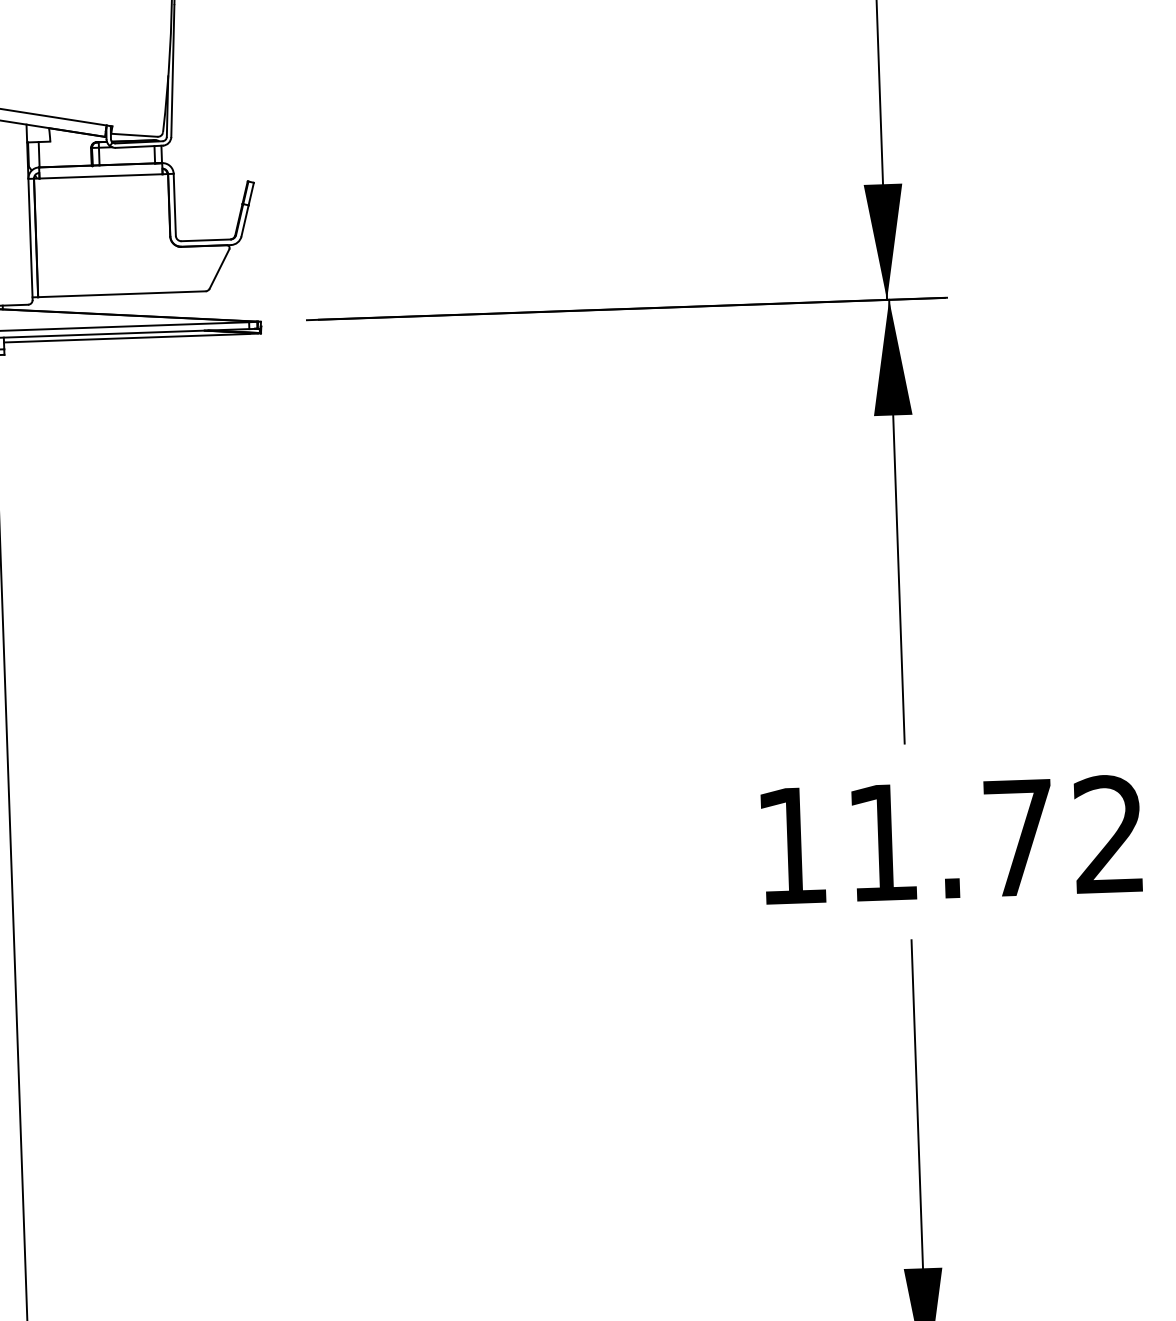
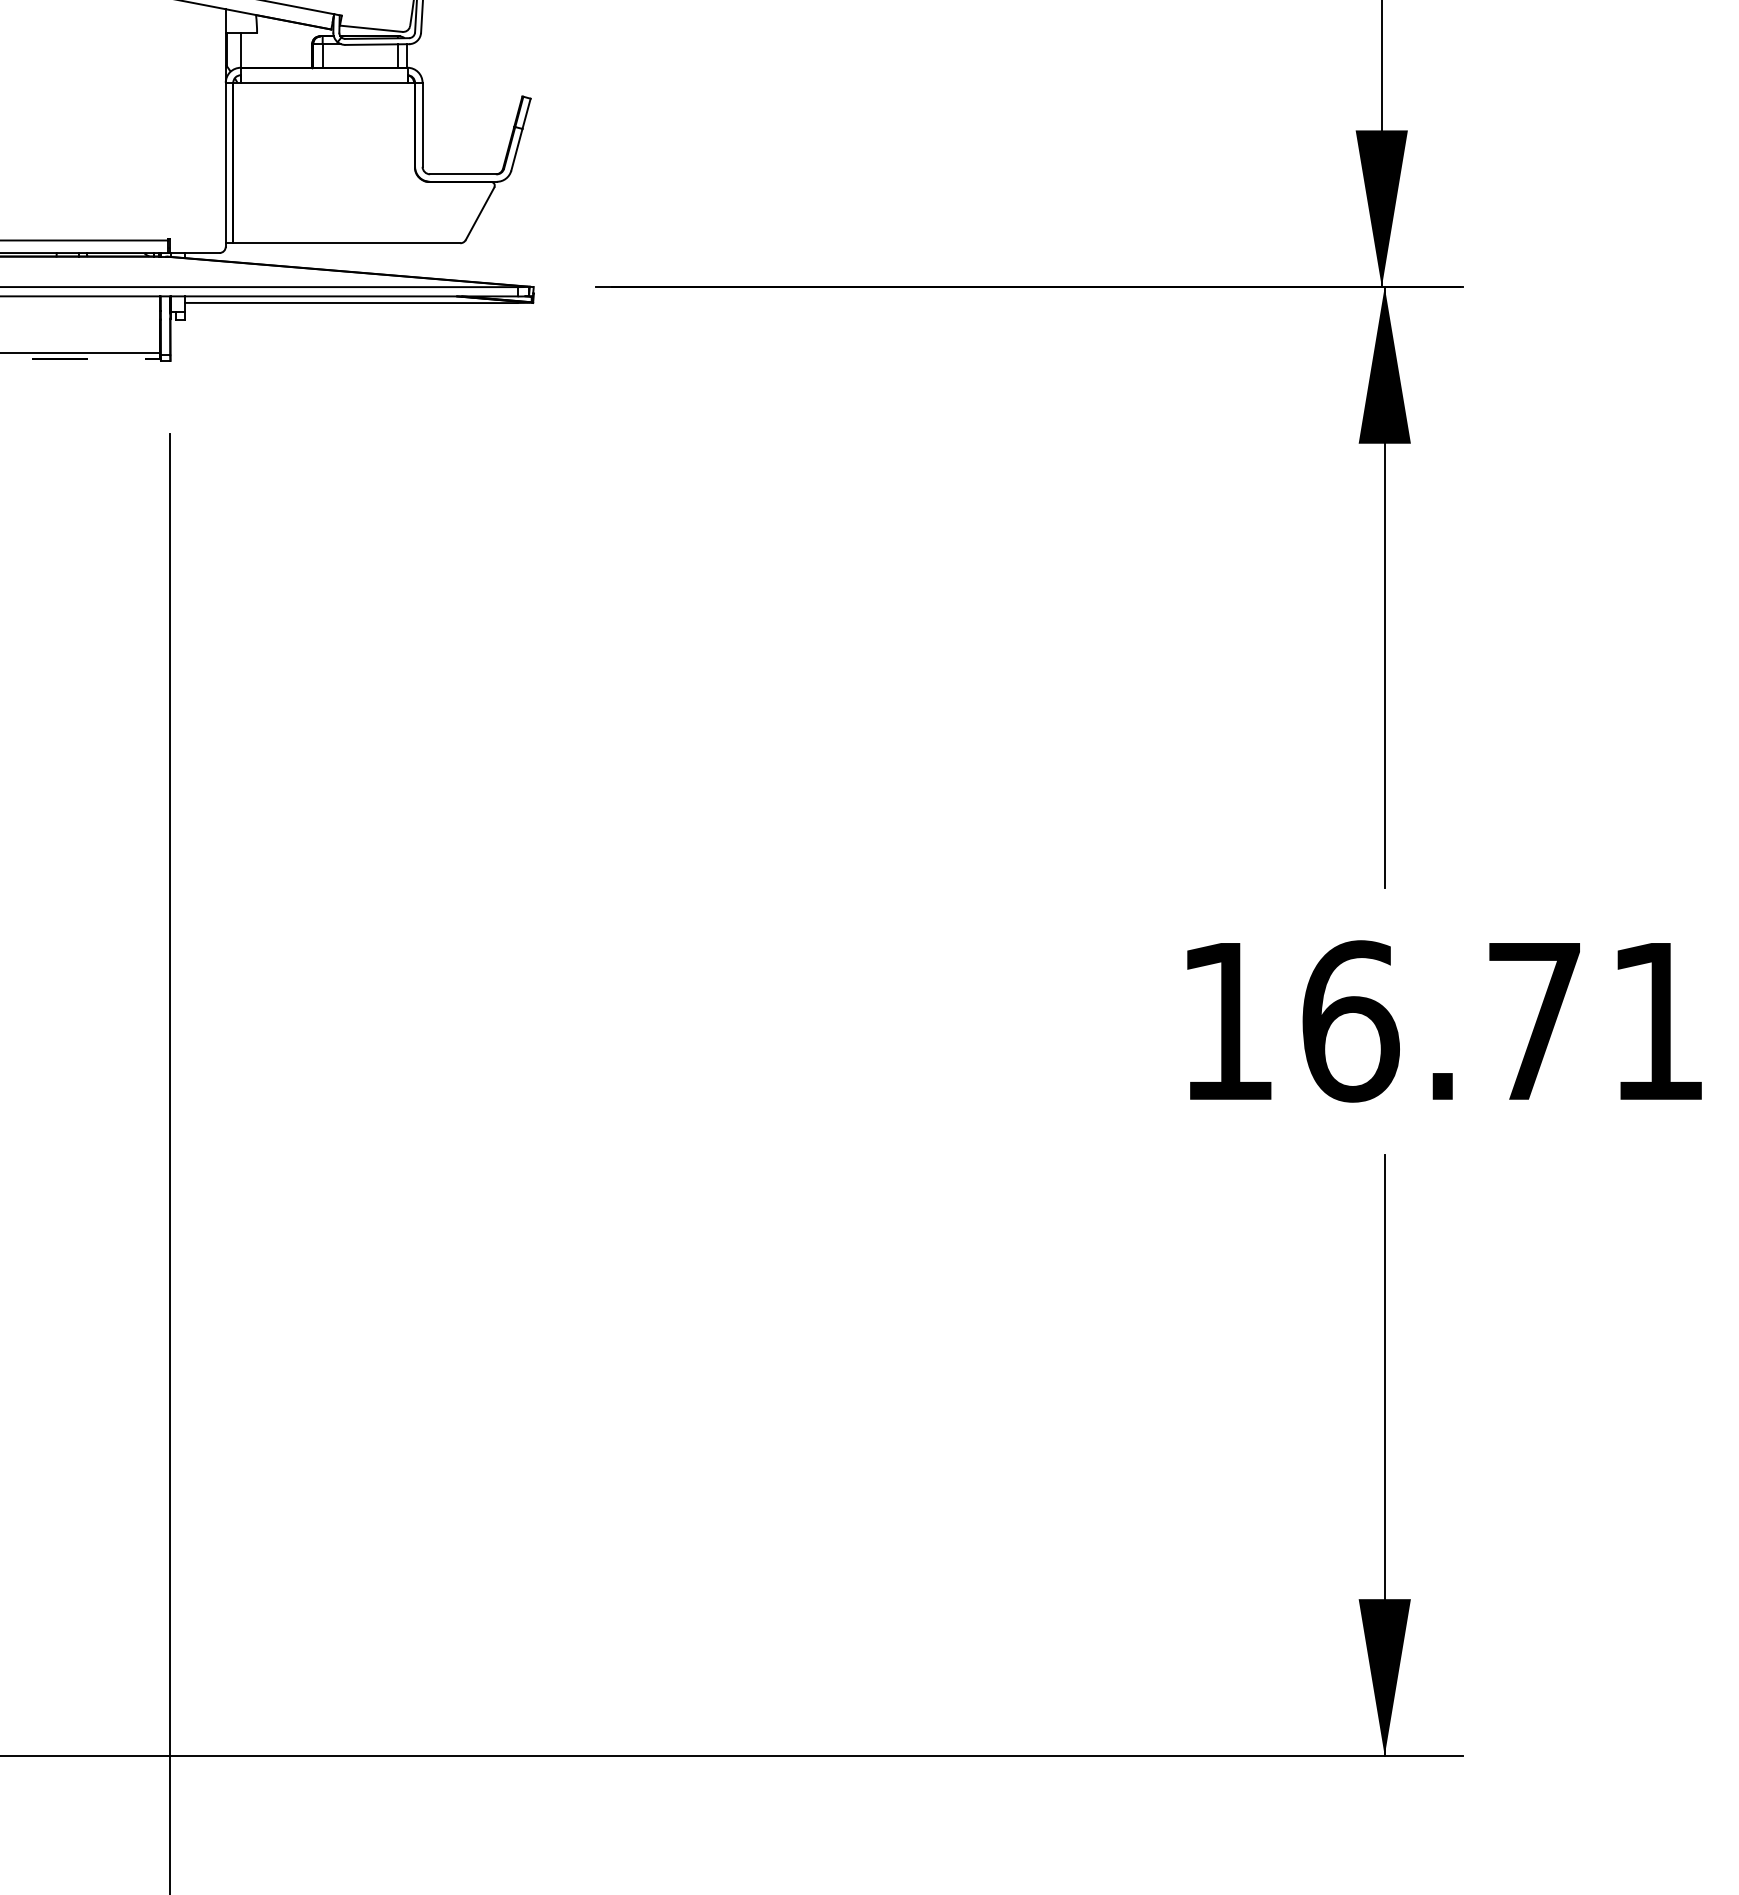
text: (994, 838) -> (1501, 1021), 11.72 -> 16.71

